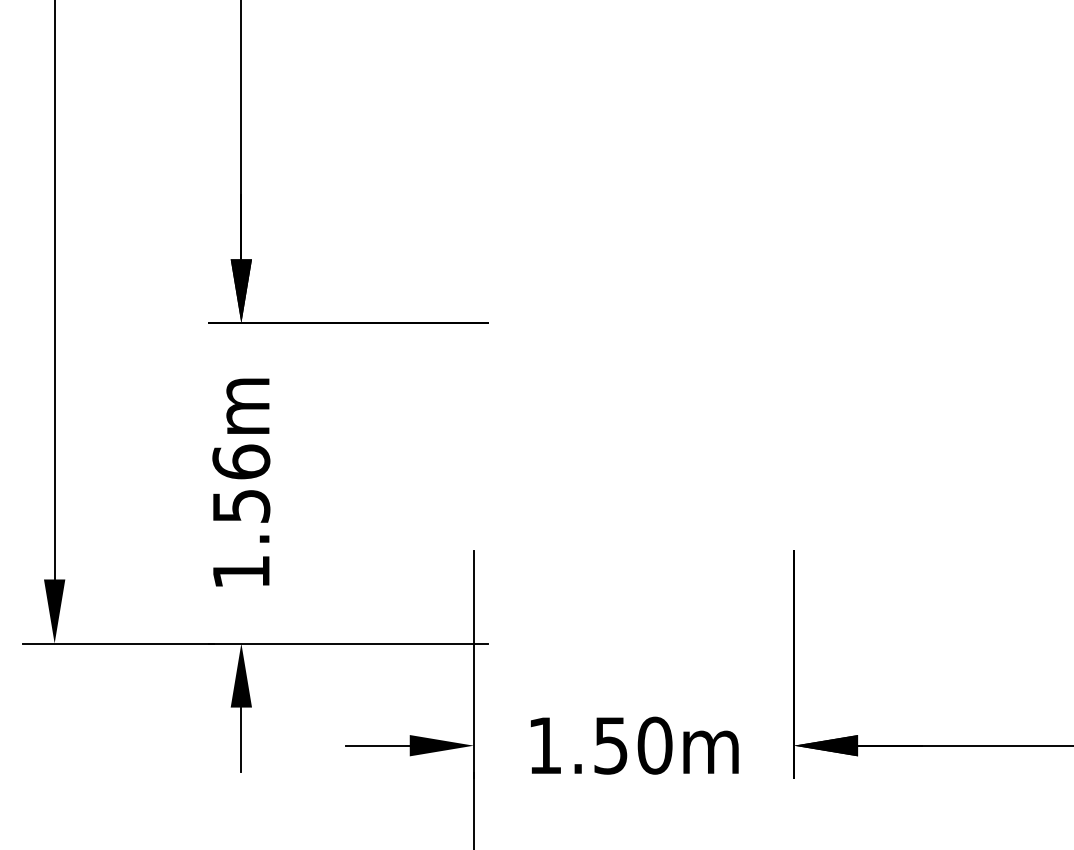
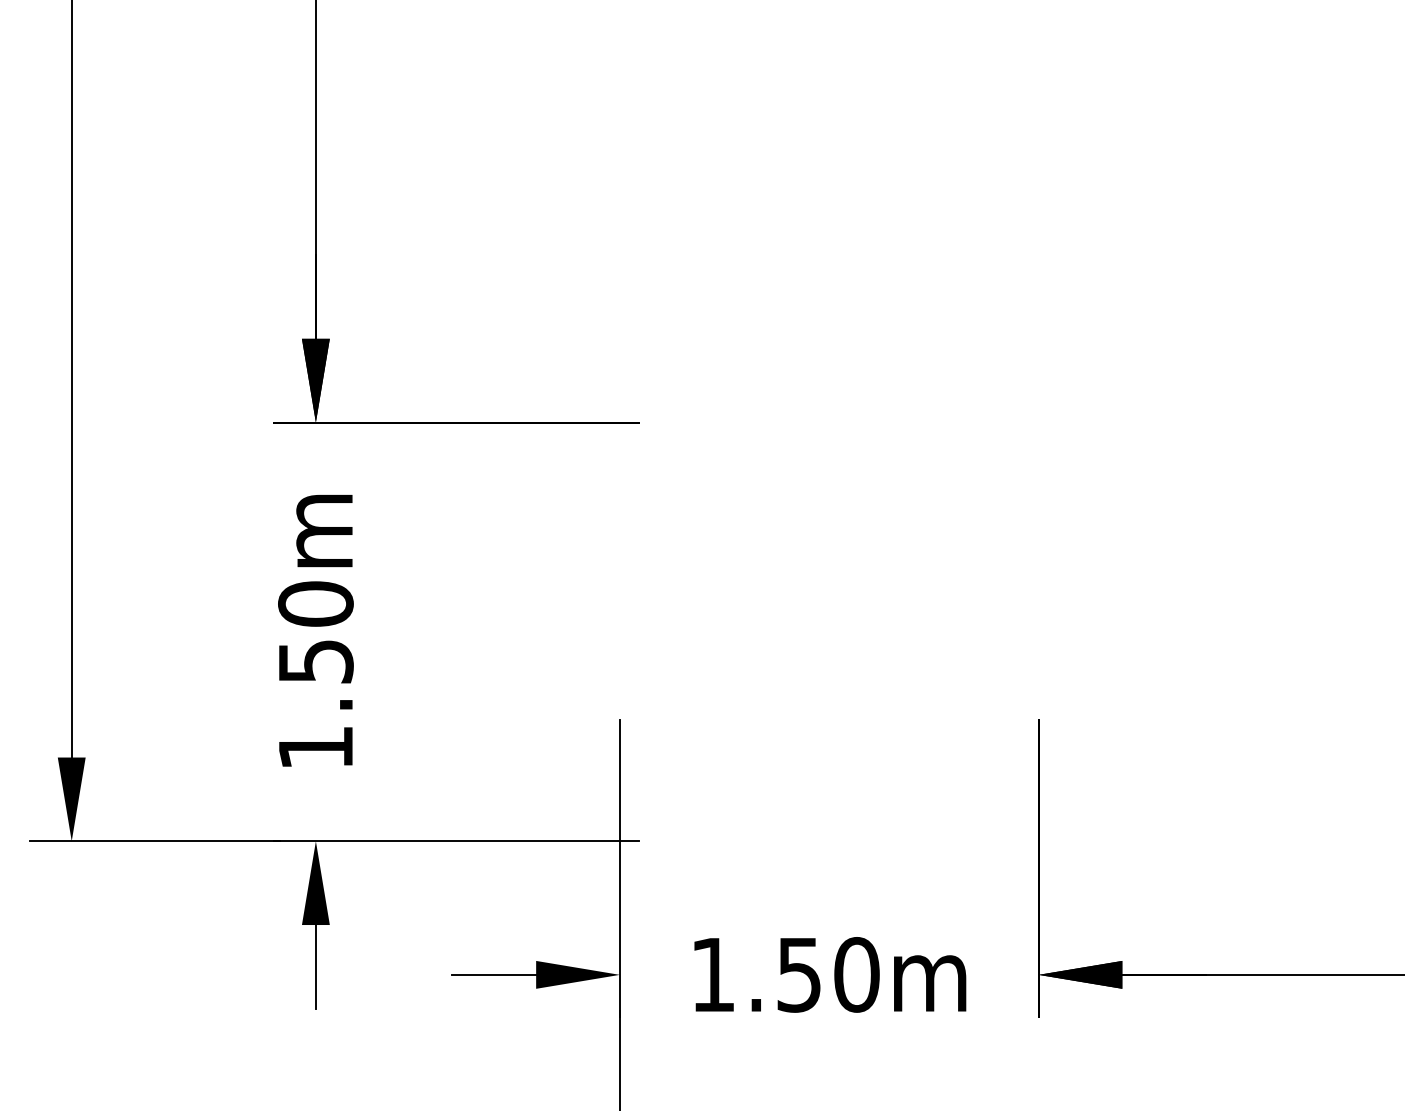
text: (241, 461) -> (315, 603), 1.56m -> 1.50m

